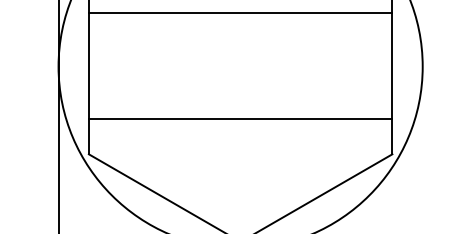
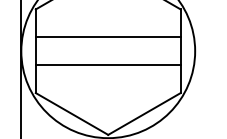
line: (239, 12) -> (107, 37), moved
line: (239, 119) -> (107, 65), moved

